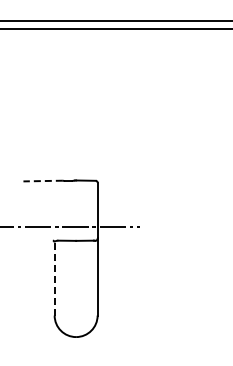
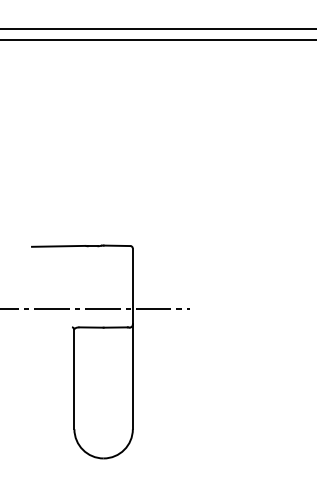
line: (43, 181) -> (59, 246), dashed -> solid
line: (54, 278) -> (74, 378), dashed -> solid

